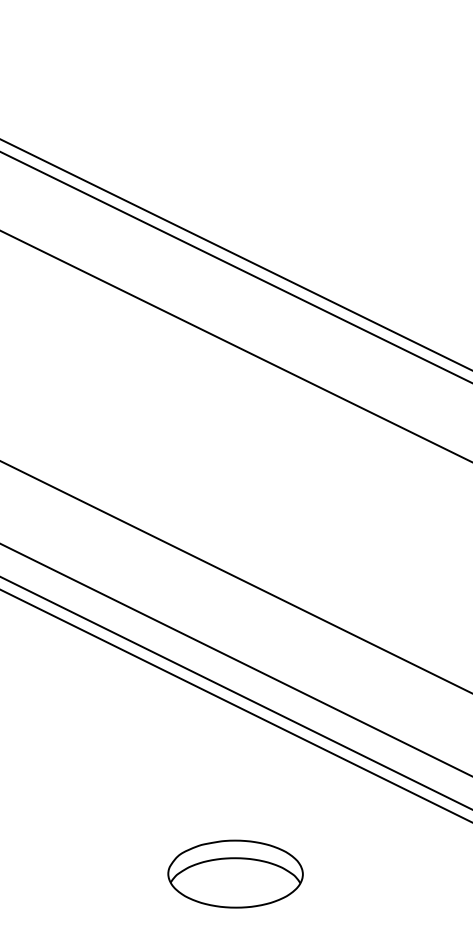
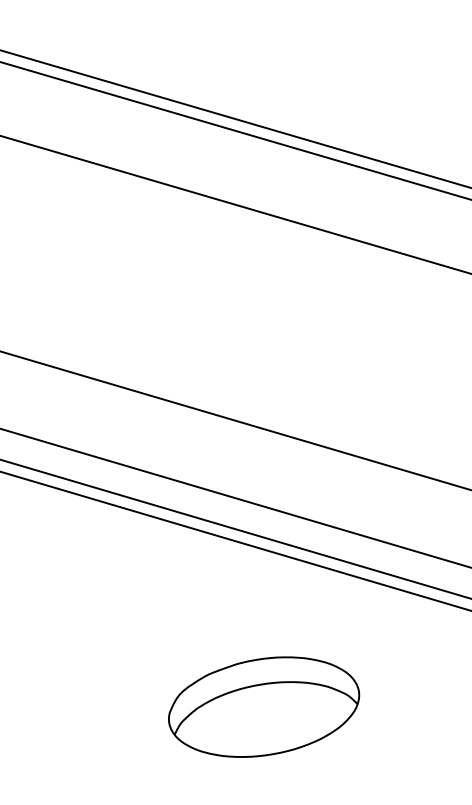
part: (235, 873) -> (263, 706), size x1.43

